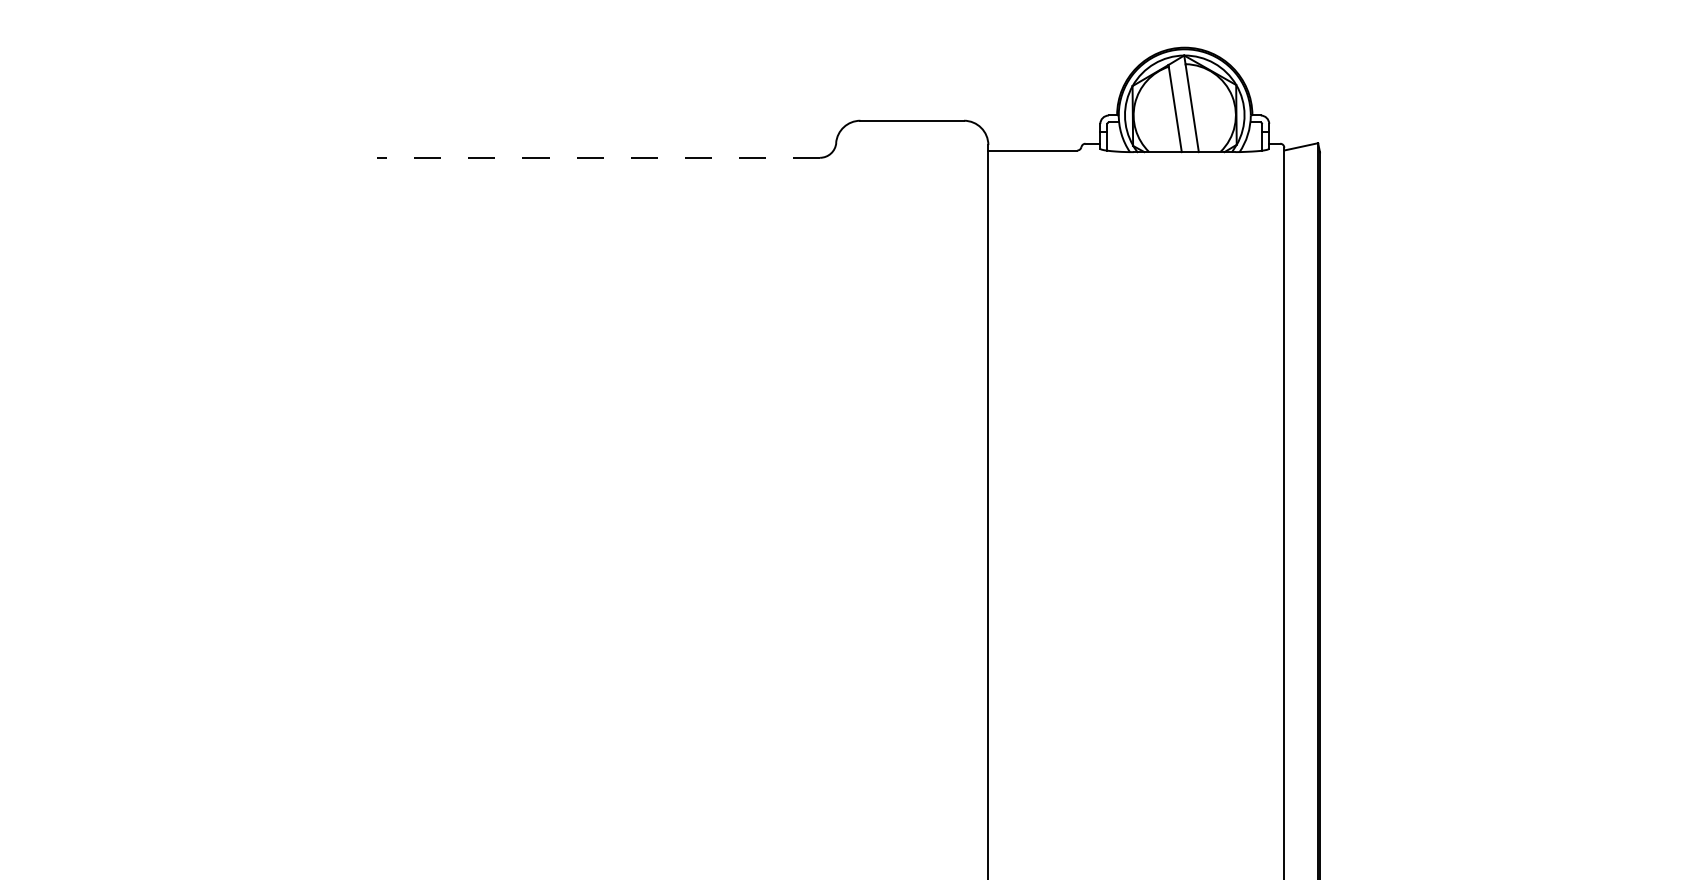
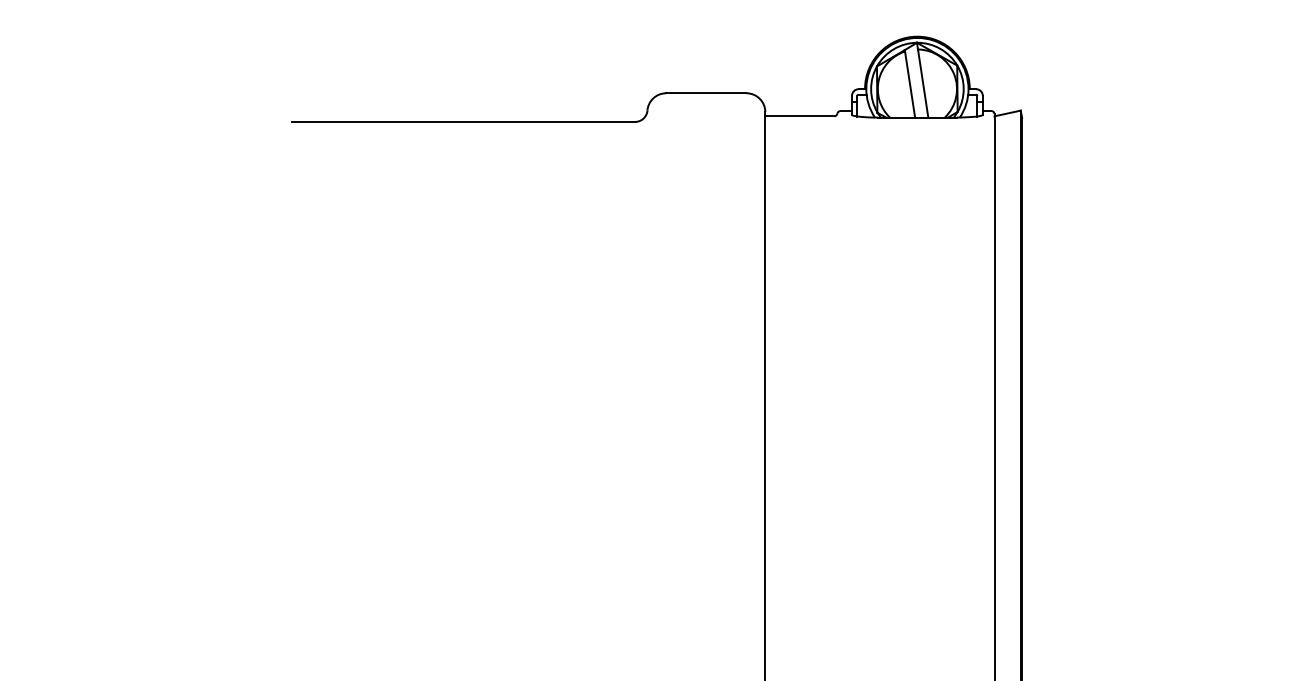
line: (598, 157) -> (463, 121), dashed -> solid

